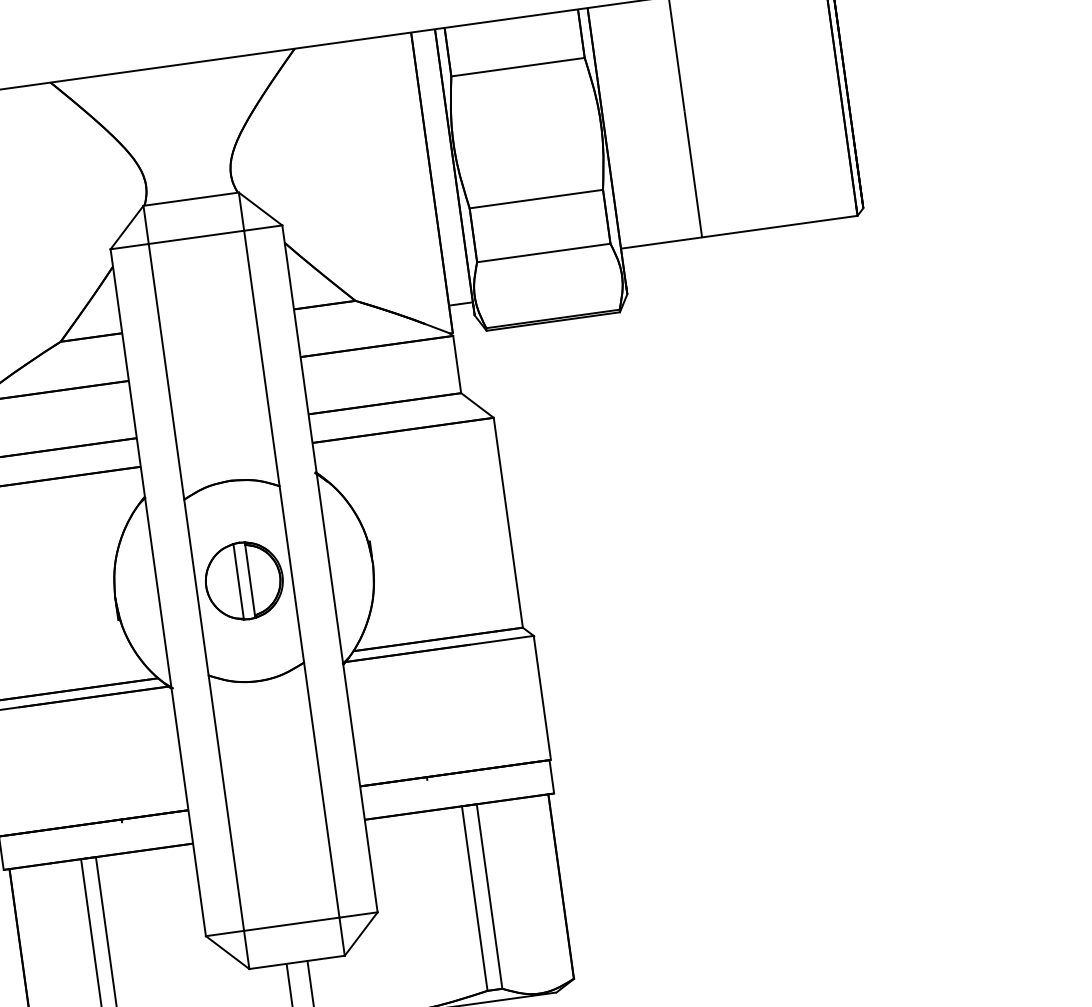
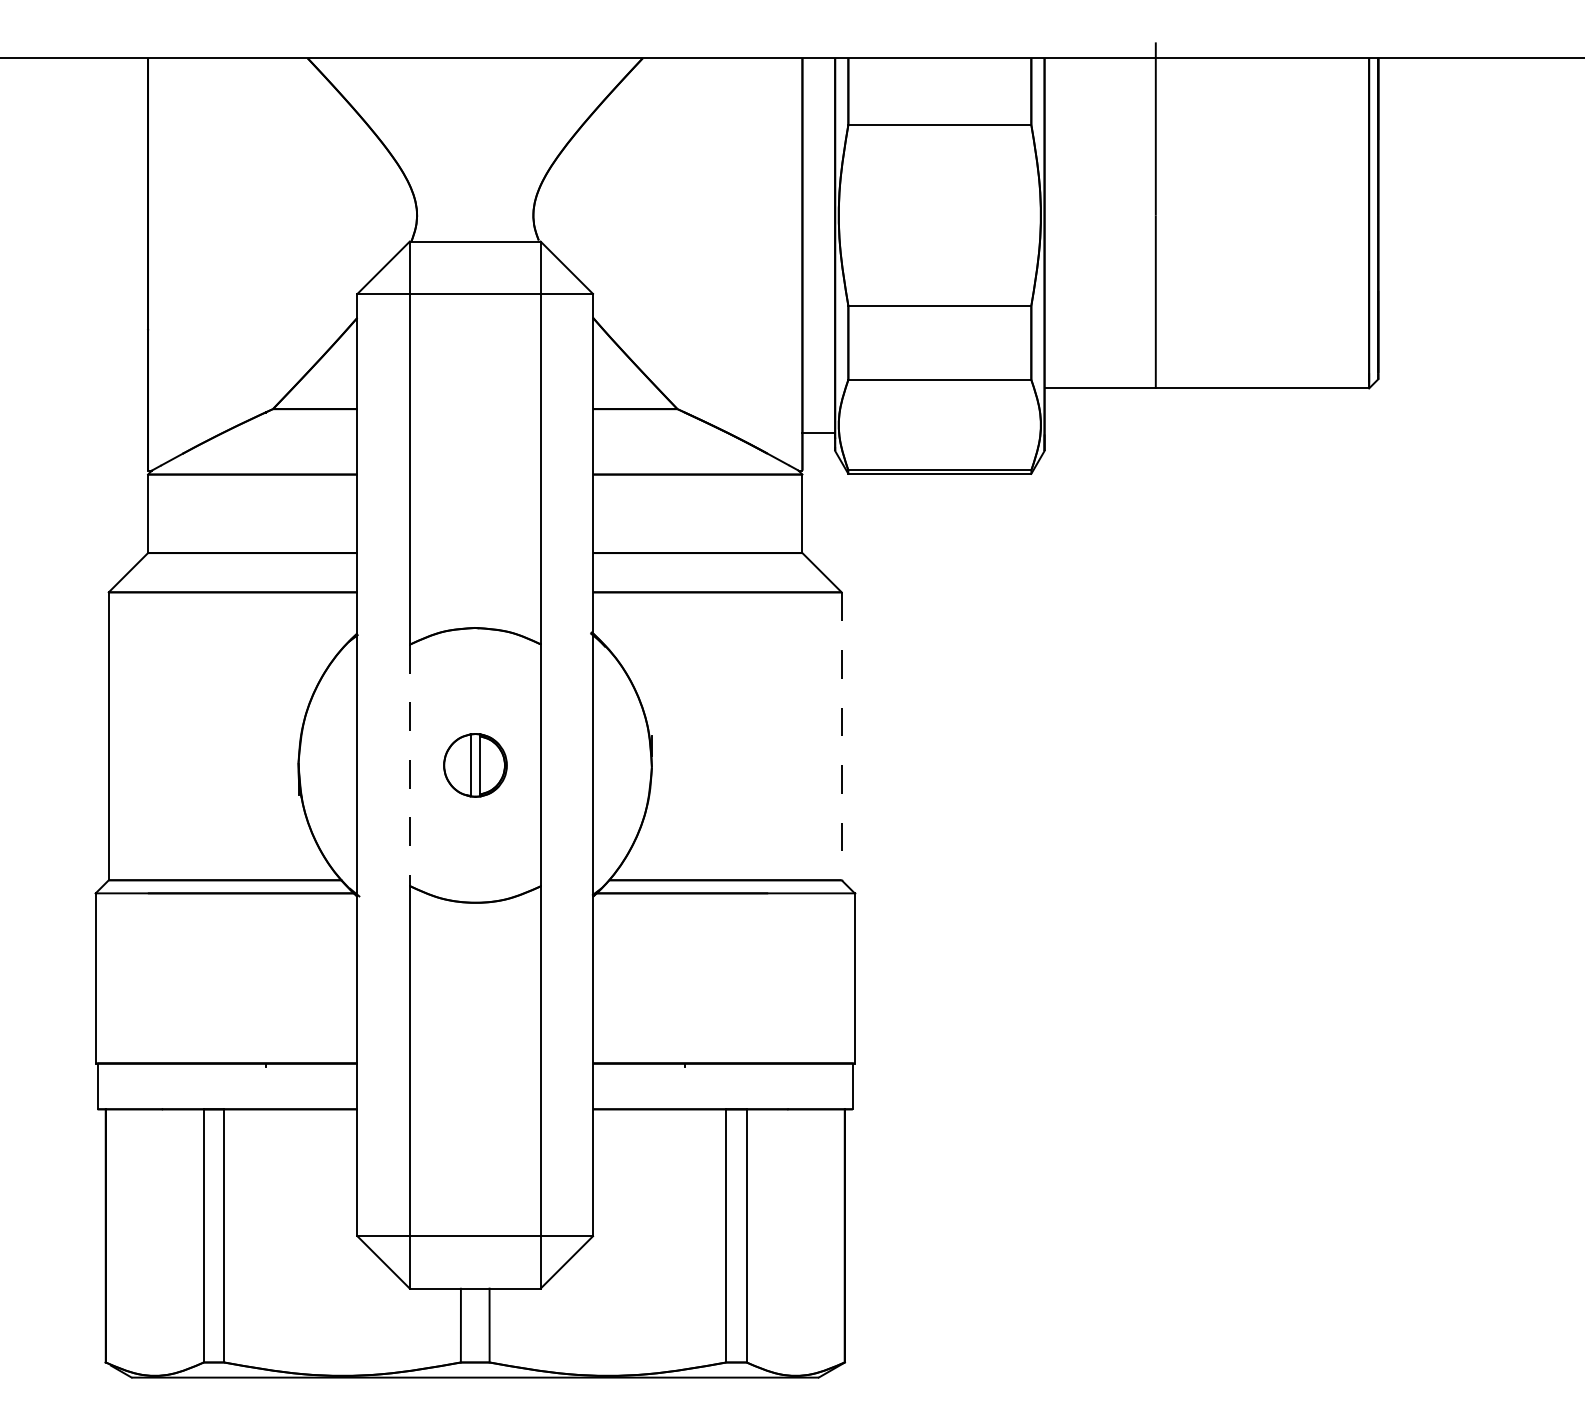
line: (508, 522) -> (841, 736), solid -> dashed
part: (244, 581) -> (475, 765), size x0.6
line: (196, 587) -> (409, 765), solid -> dashed

